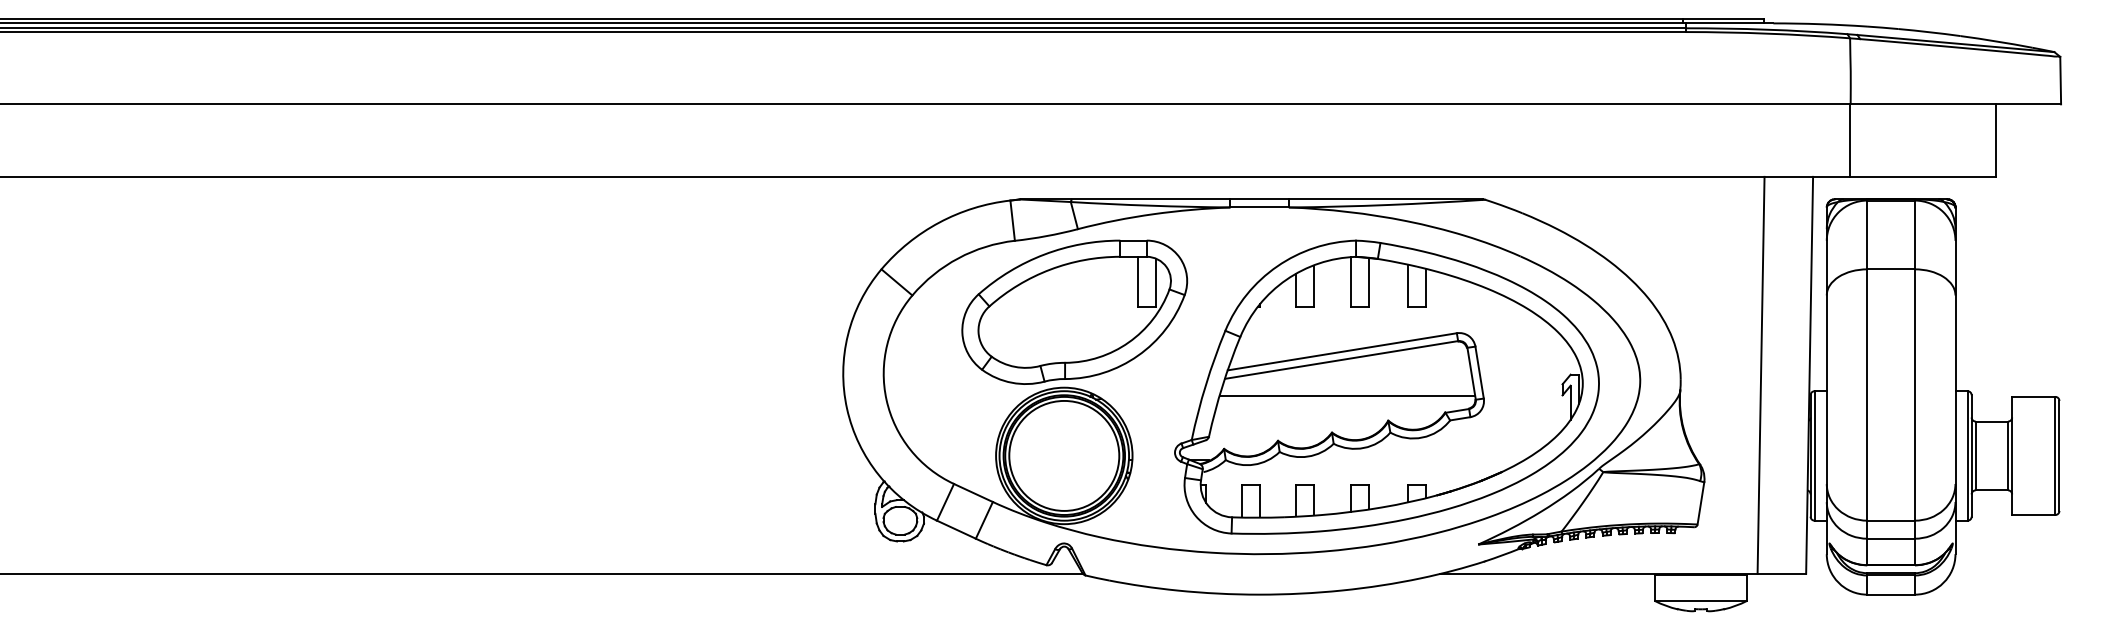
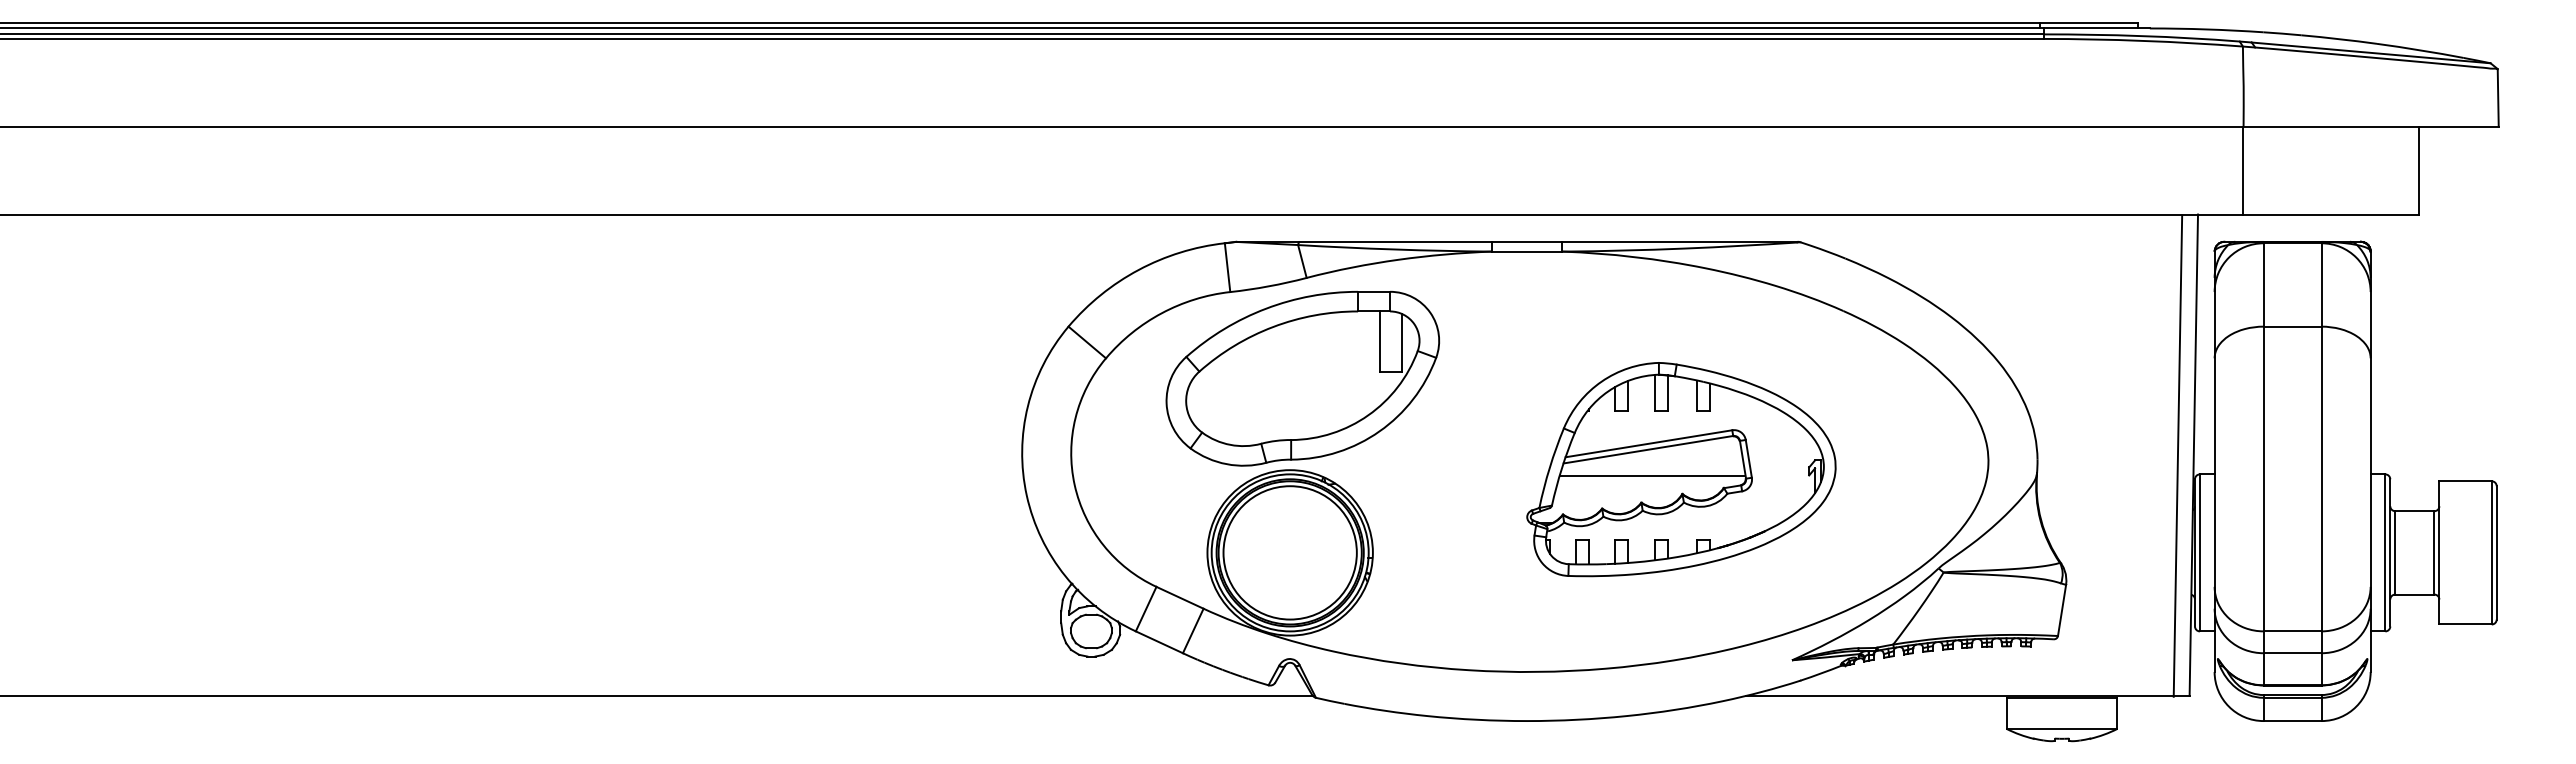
line: (1760, 374) -> (2177, 455), moved
part: (1387, 387) -> (1681, 469), size x0.6

